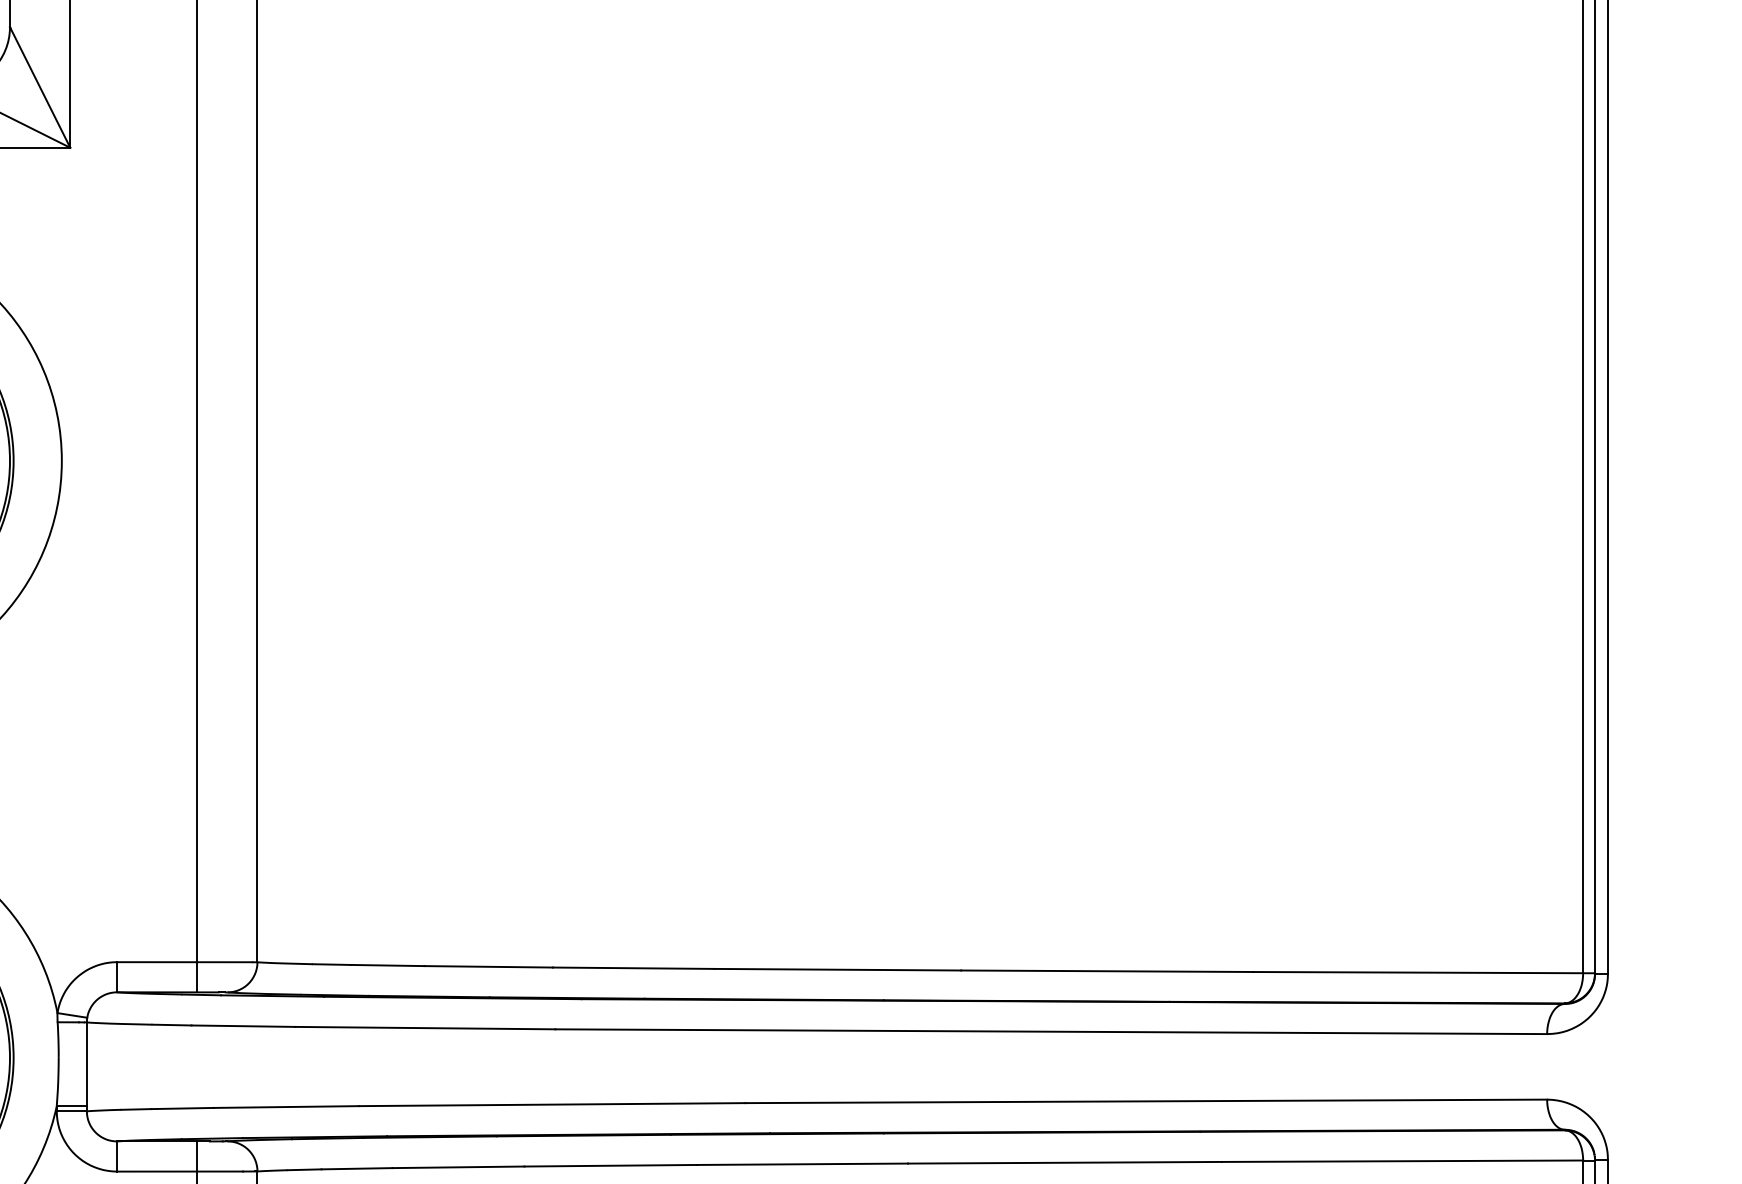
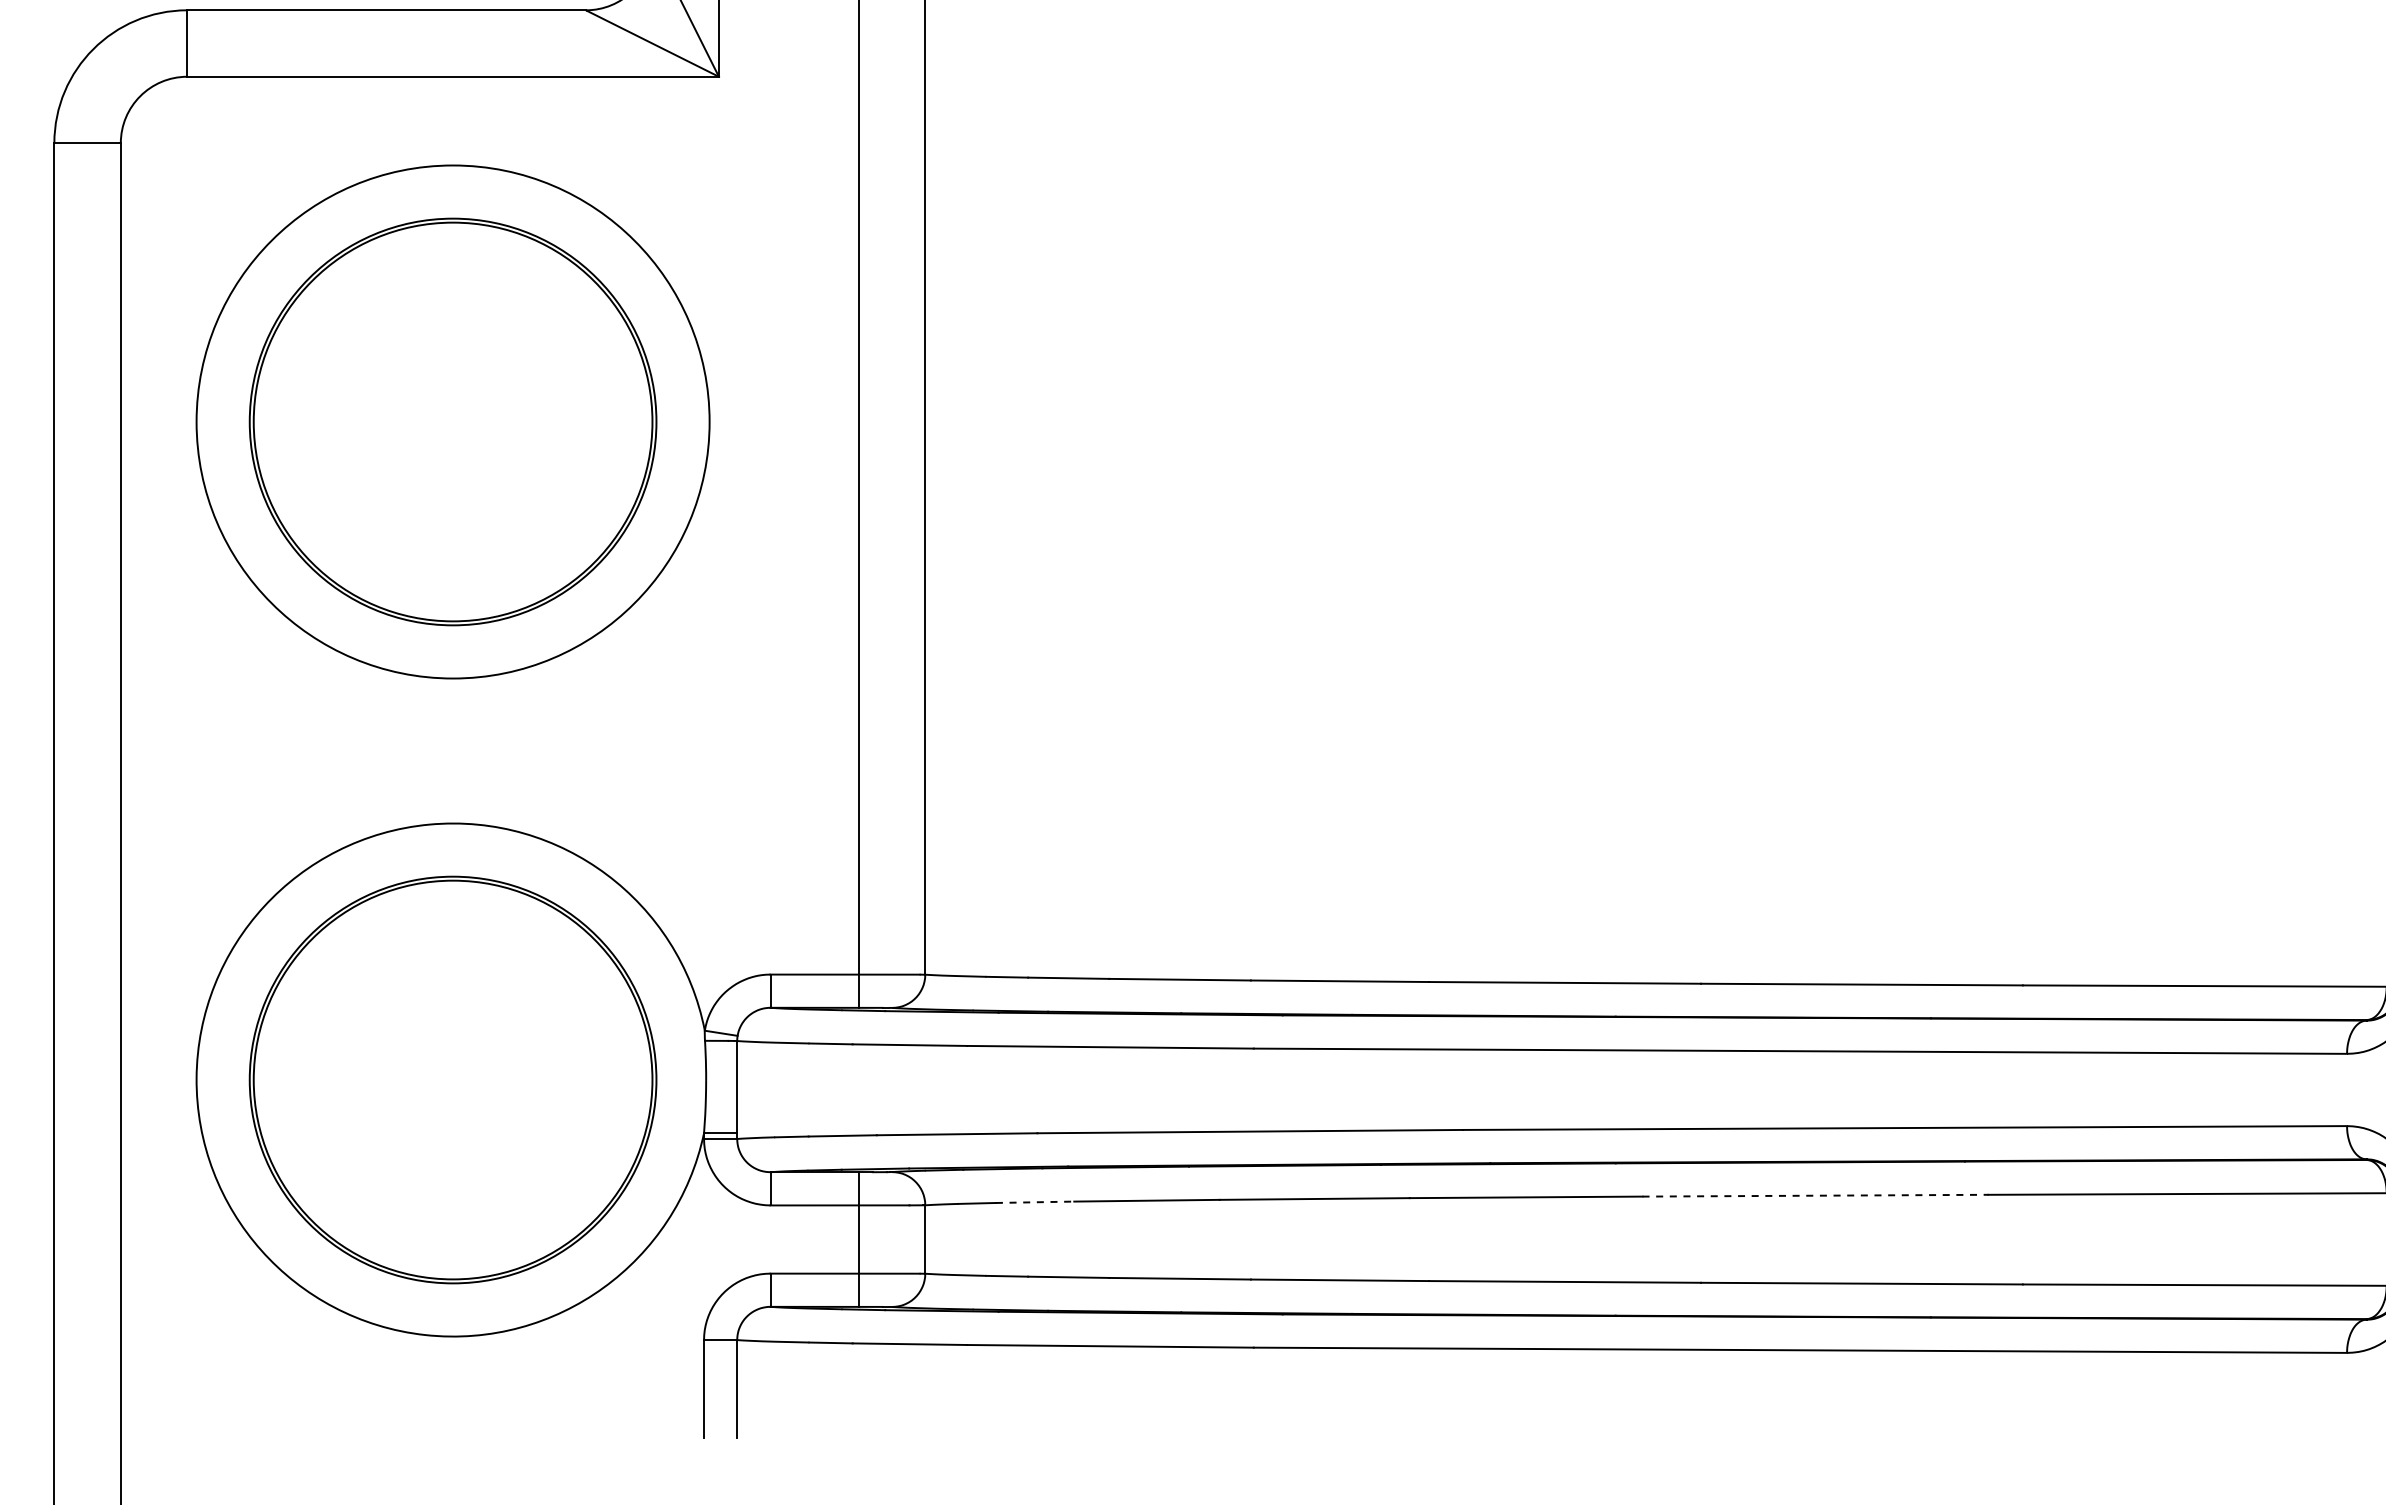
line: (1065, 1162) -> (1816, 1195), solid -> dashed
line: (357, 1168) -> (1035, 1202), solid -> dashed

